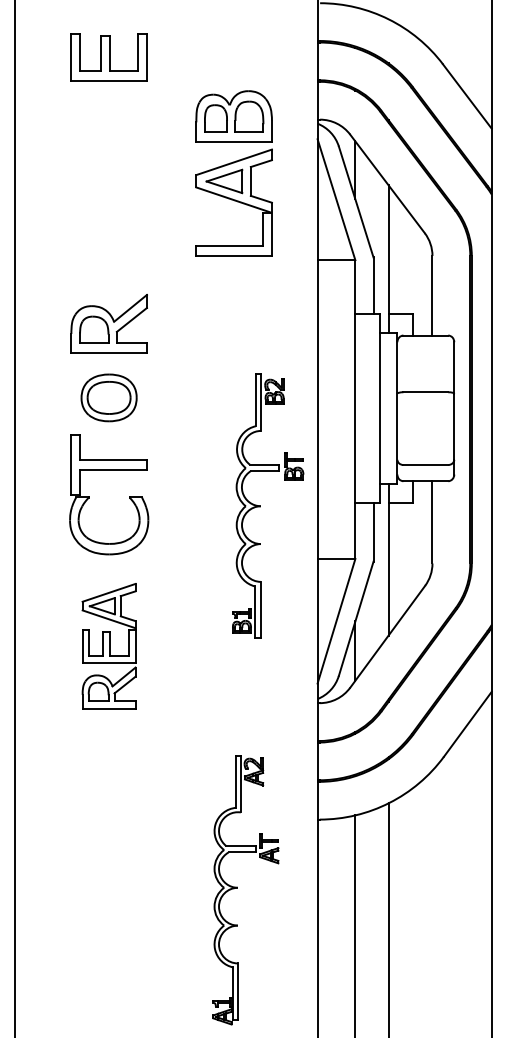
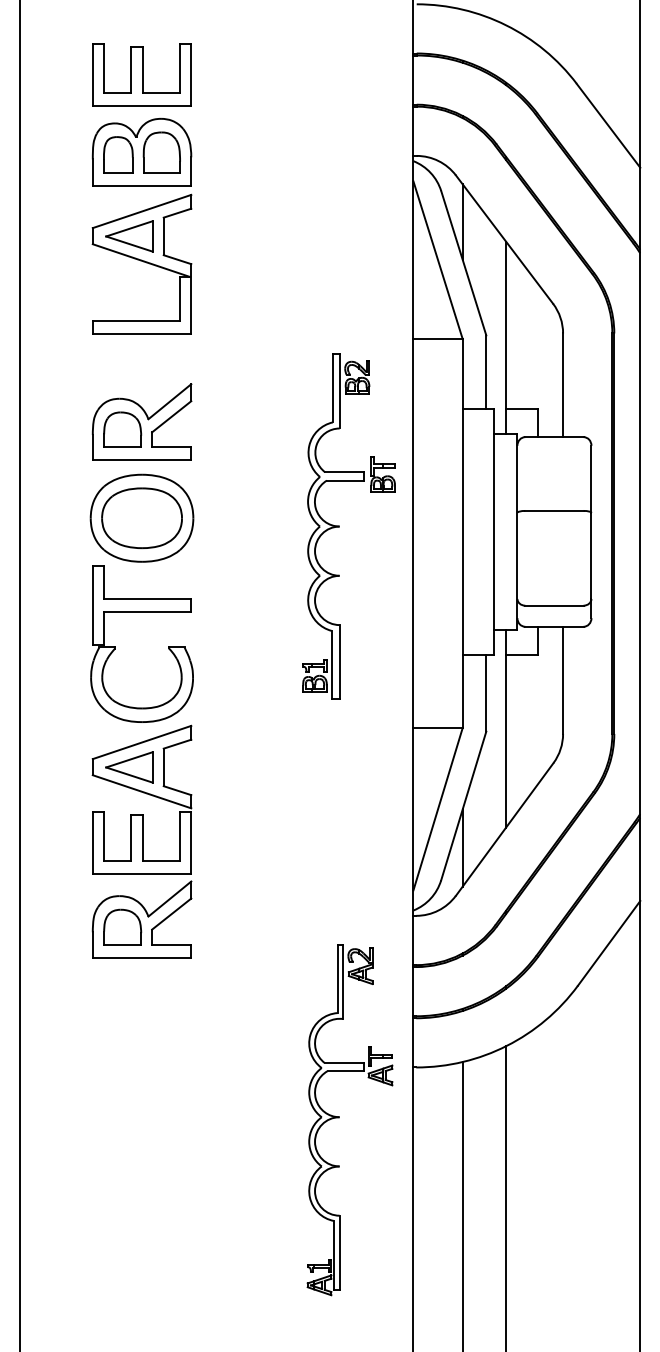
part: (233, 173) -> (141, 226), moved
part: (108, 397) -> (141, 517), size x1.43
part: (260, 505) -> (339, 525), moved
part: (108, 645) -> (141, 840), size x1.43
part: (237, 888) -> (339, 1118), moved

